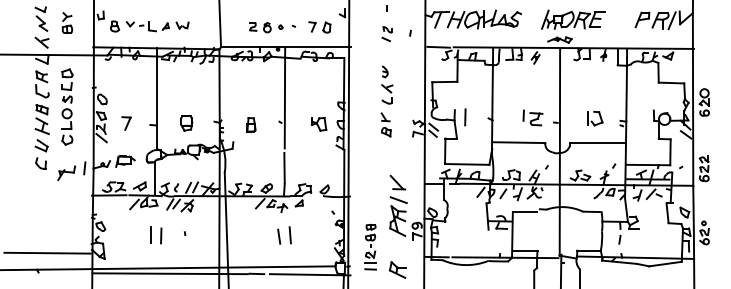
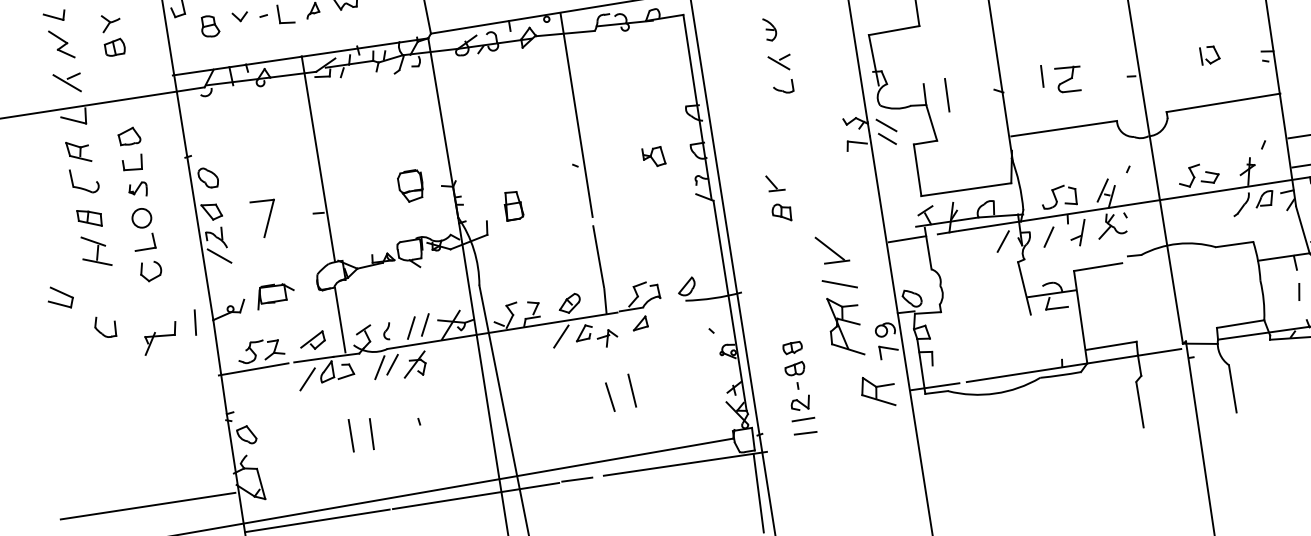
part: (532, 117) -> (1060, 77), moved
part: (595, 118) -> (1210, 54), size x0.6
part: (126, 123) -> (264, 218), size x1.4
part: (186, 123) -> (411, 186), moved
part: (251, 124) -> (513, 205), moved
part: (318, 124) -> (652, 157), size x0.7
part: (385, 124) -> (777, 197), moved
part: (41, 145) -> (60, 297), moved
part: (397, 269) -> (877, 390), moved

